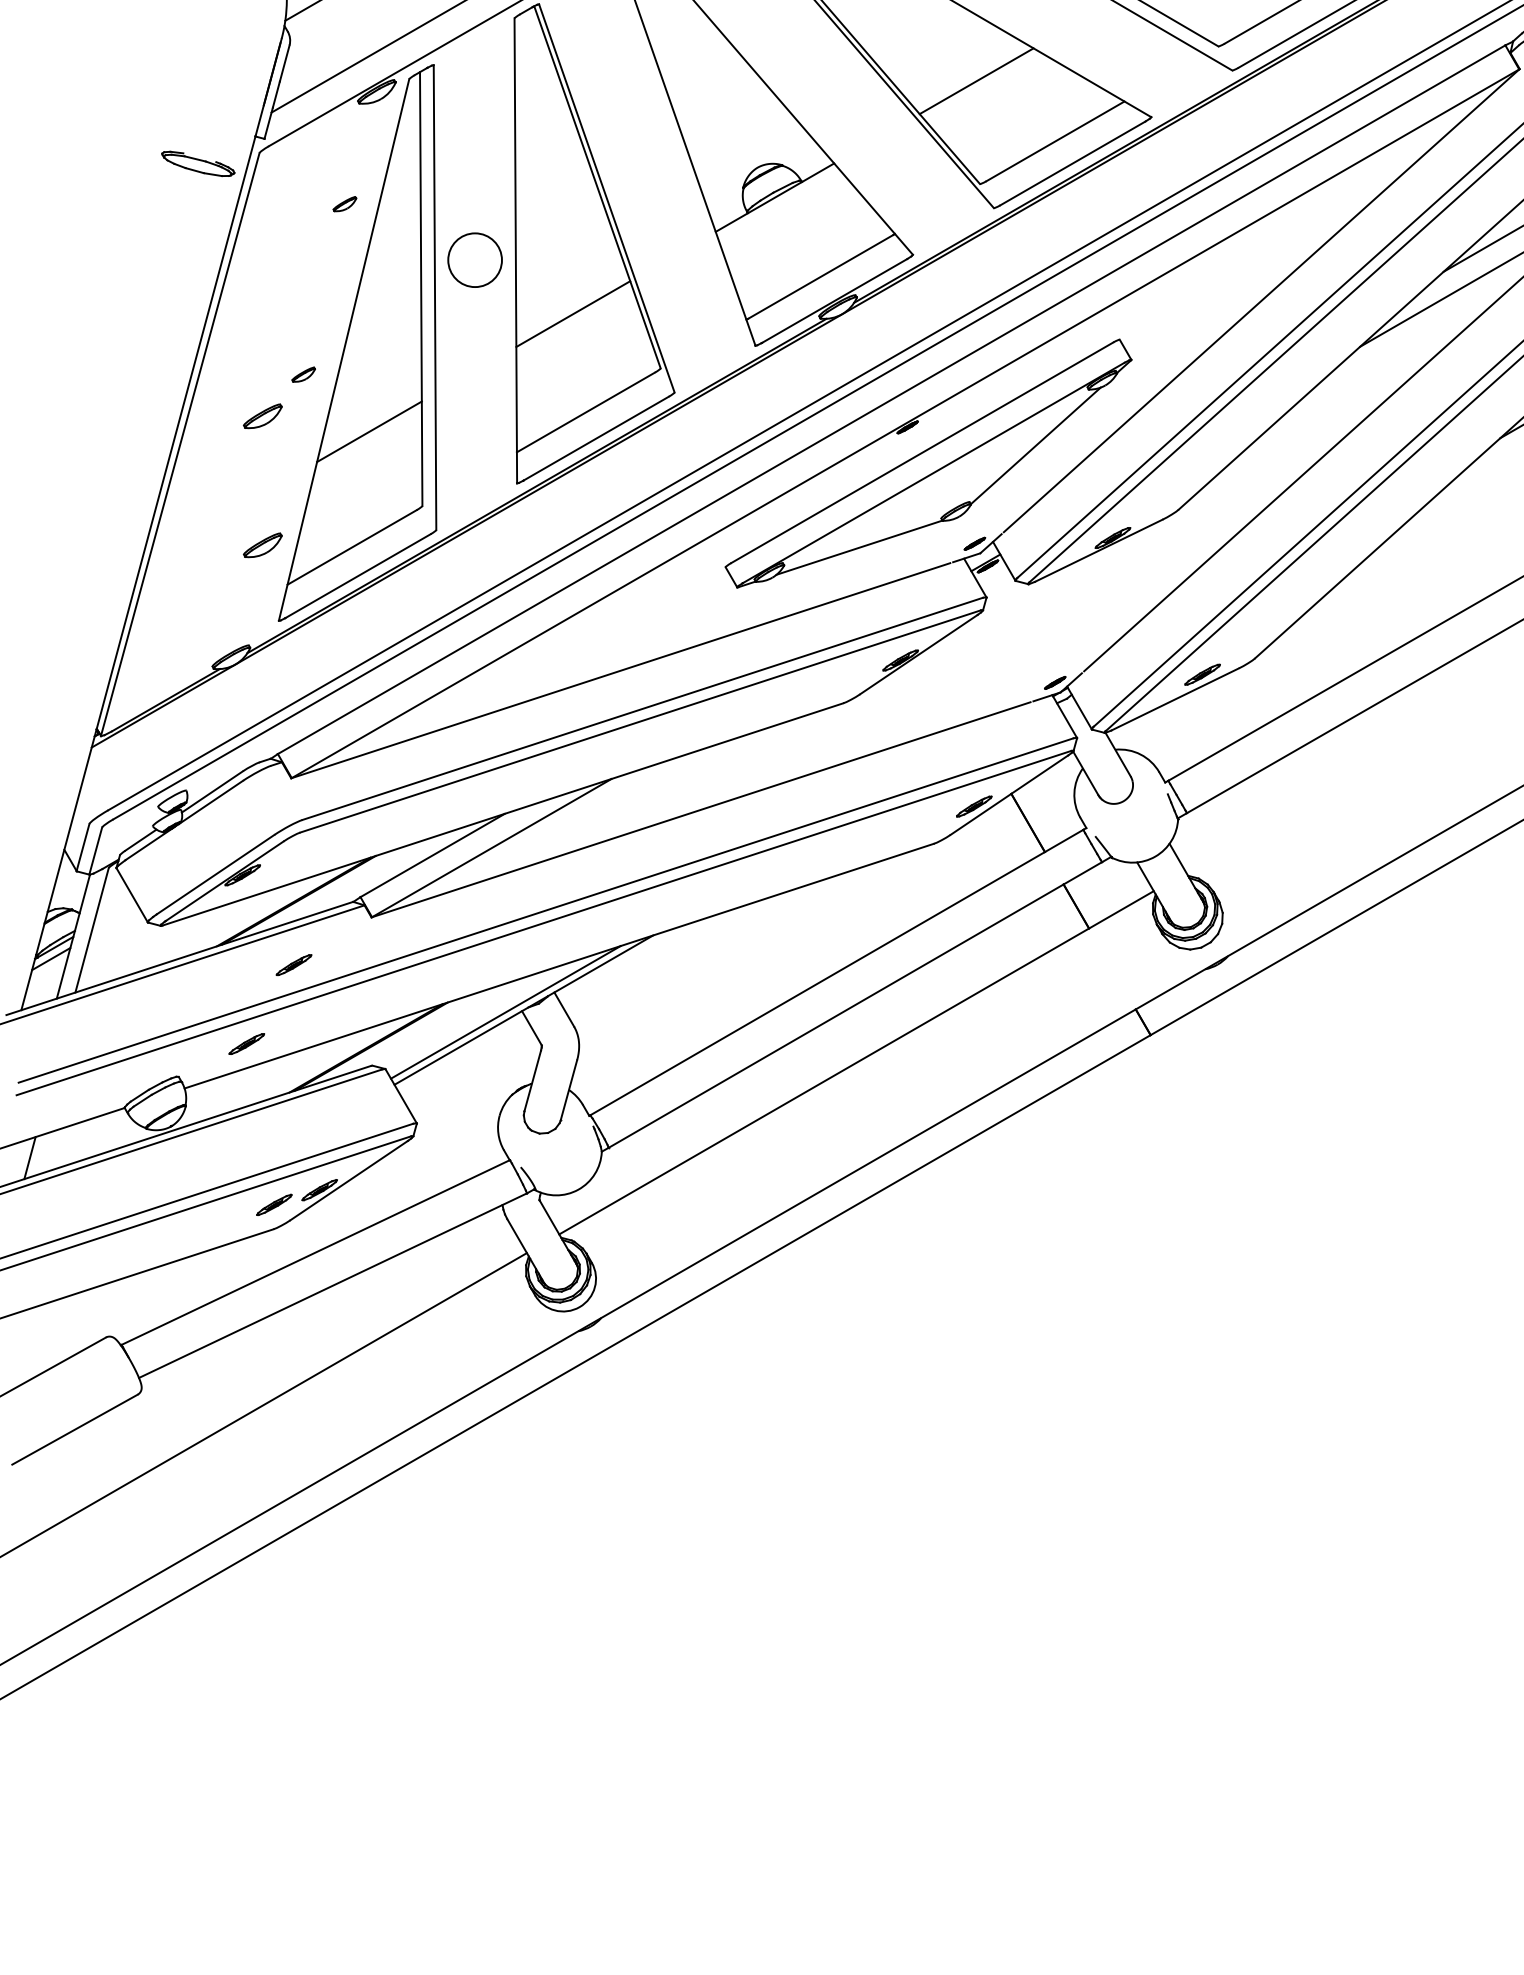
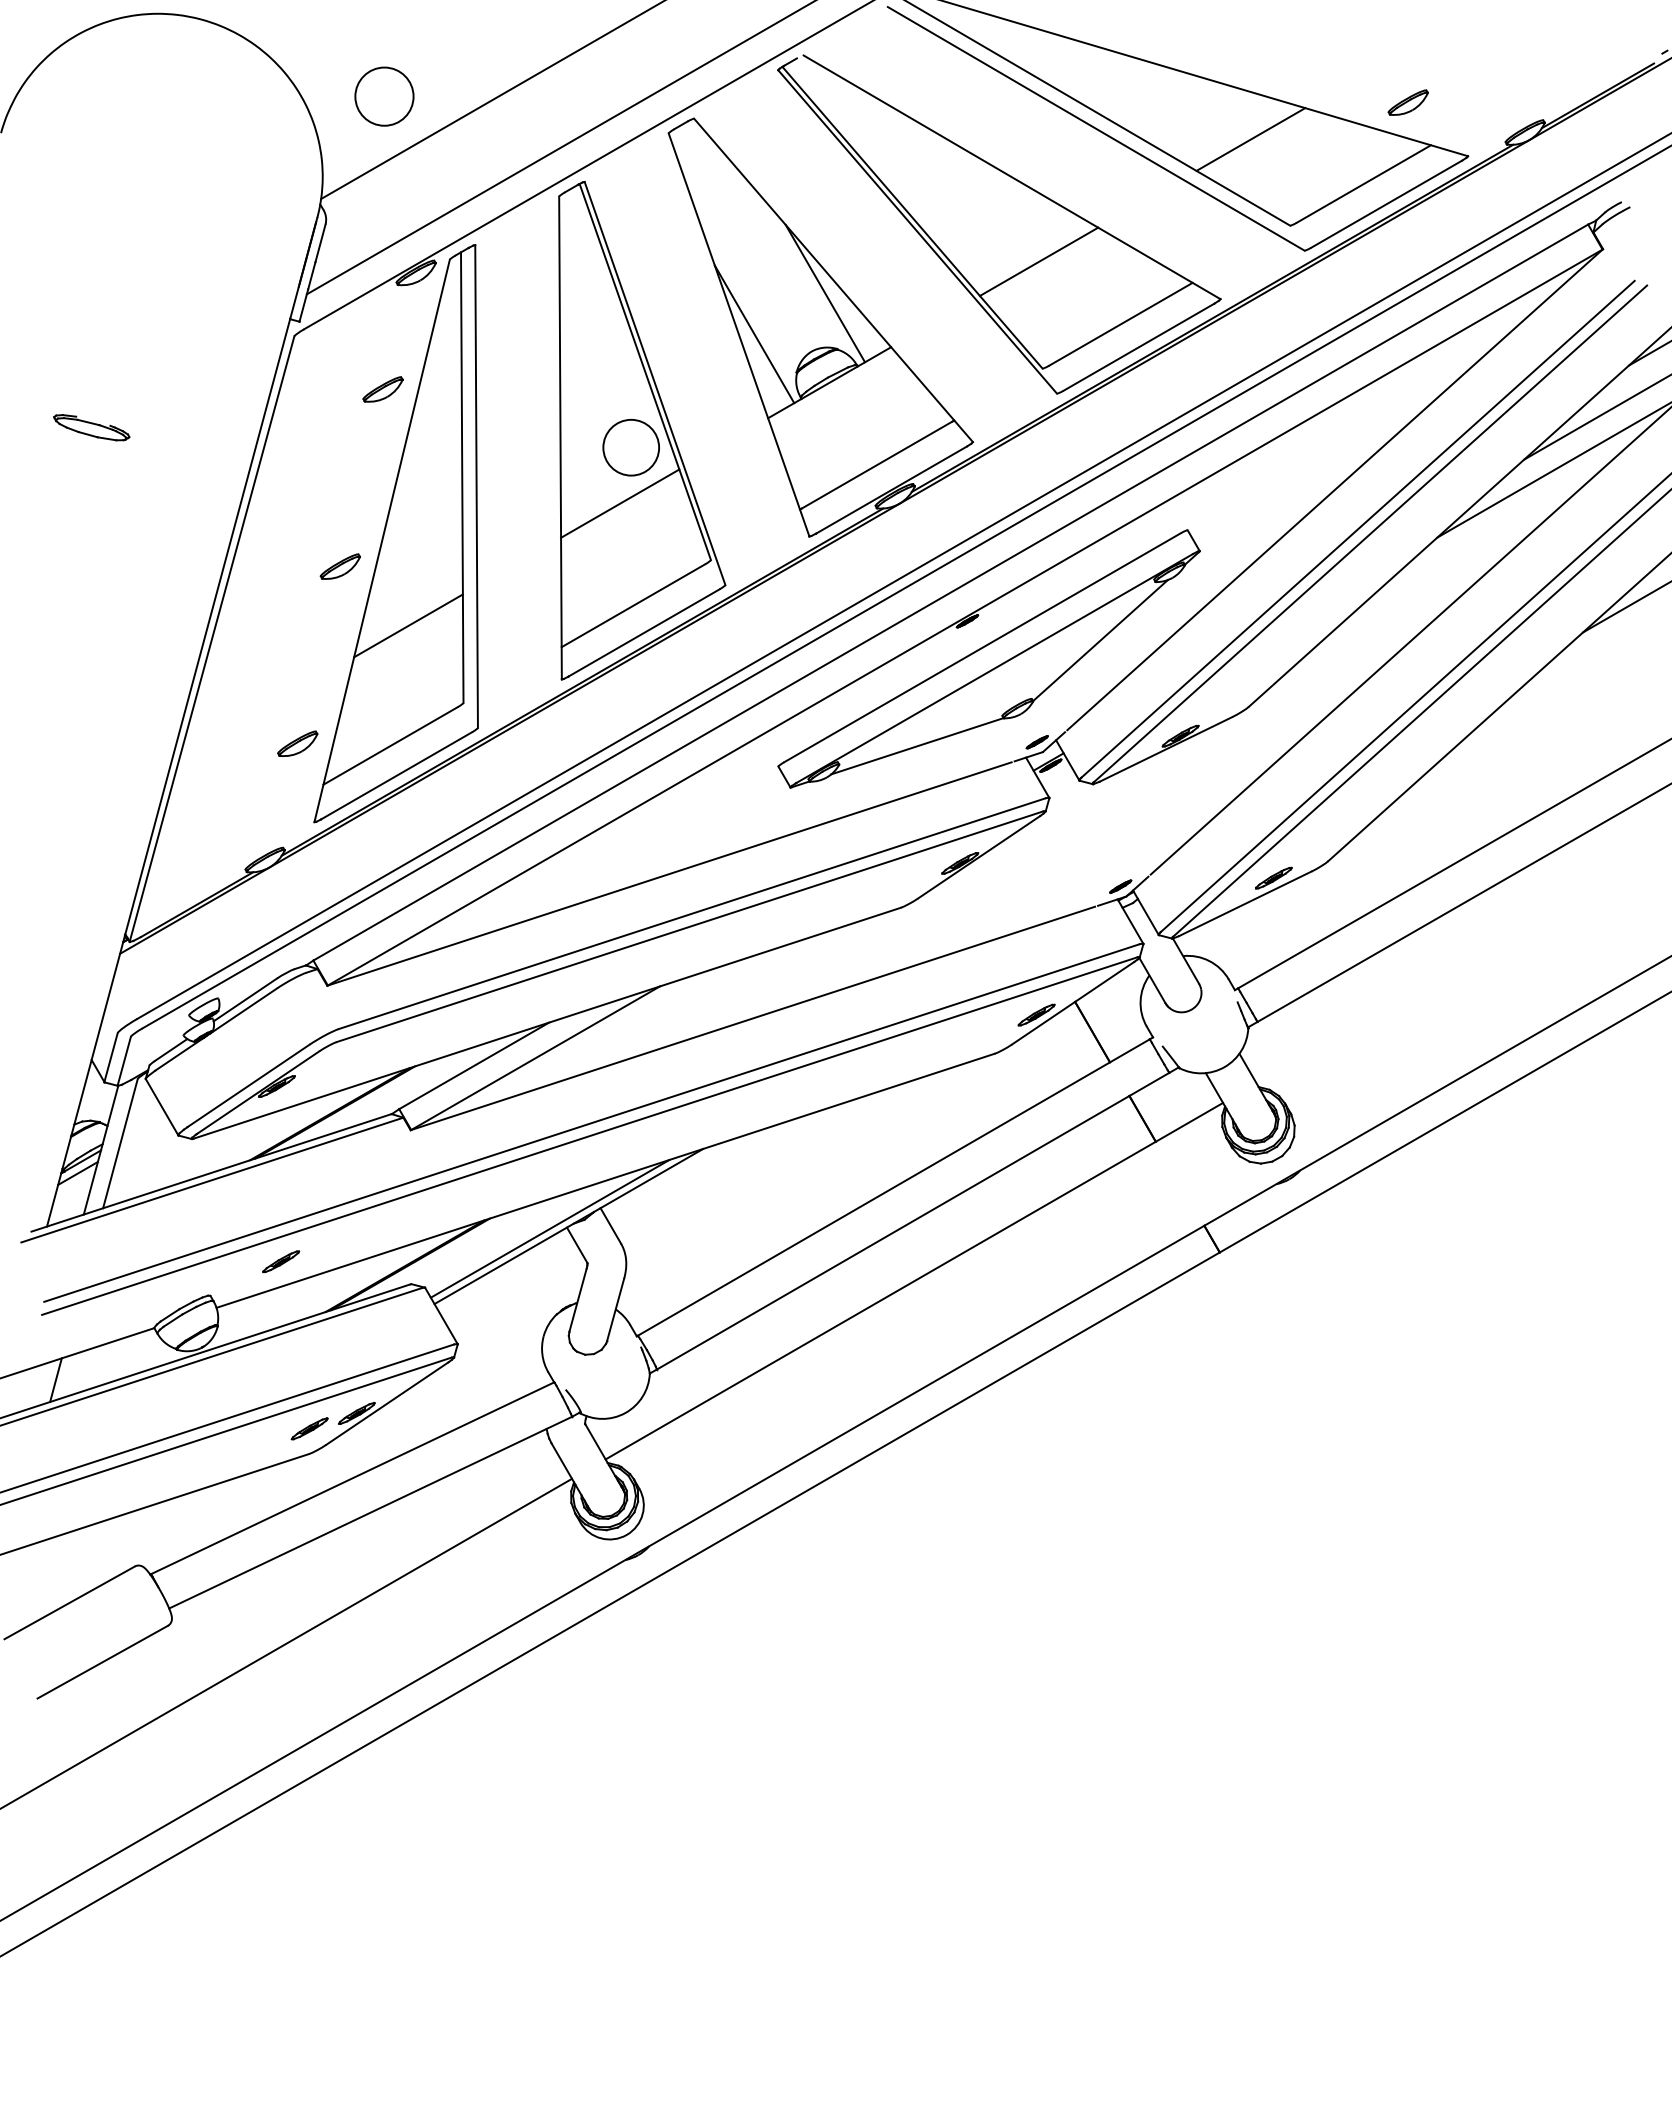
line: (770, 111) -> (825, 293), added
line: (702, 151) -> (754, 334), added
part: (198, 163) -> (91, 427), moved
part: (344, 204) -> (382, 389), size x1.67
circle: (474, 260) -> (630, 447), moved
part: (303, 374) -> (339, 566), size x1.67
part: (262, 416) -> (297, 609), removed
part: (294, 964) -> (330, 1179), removed

